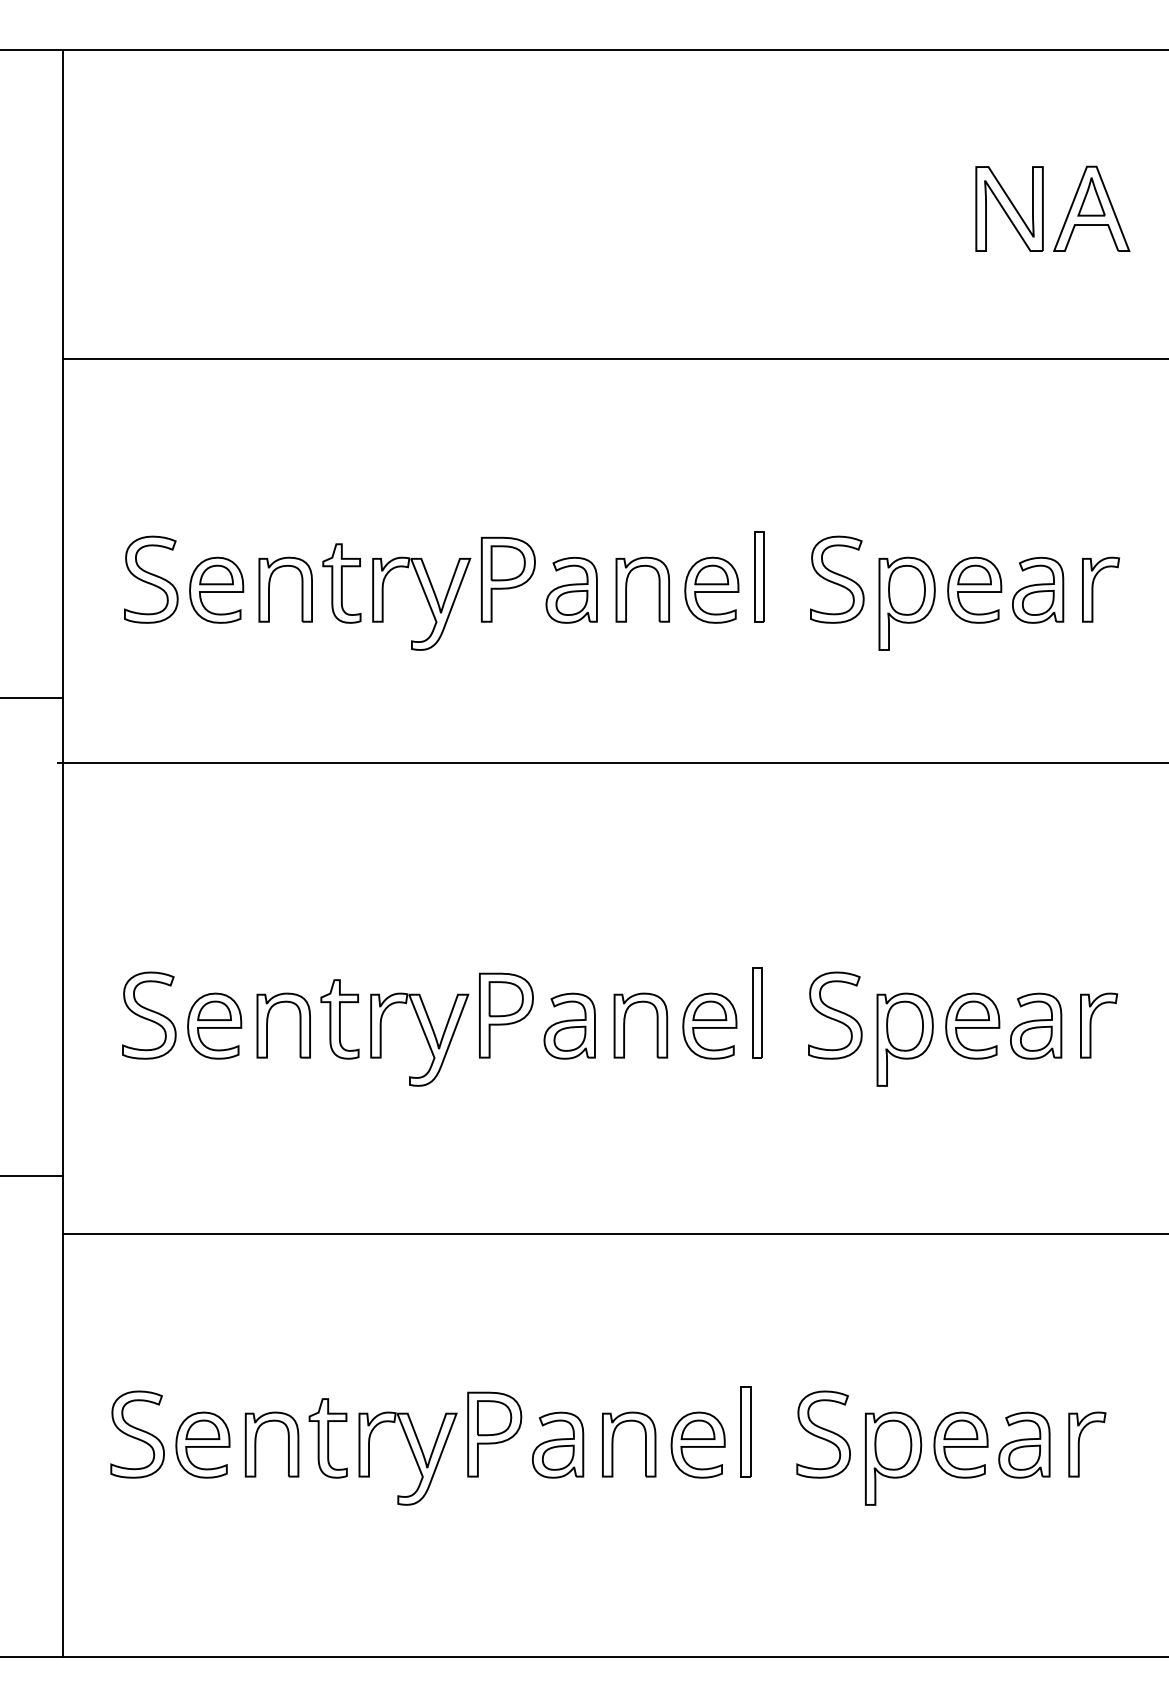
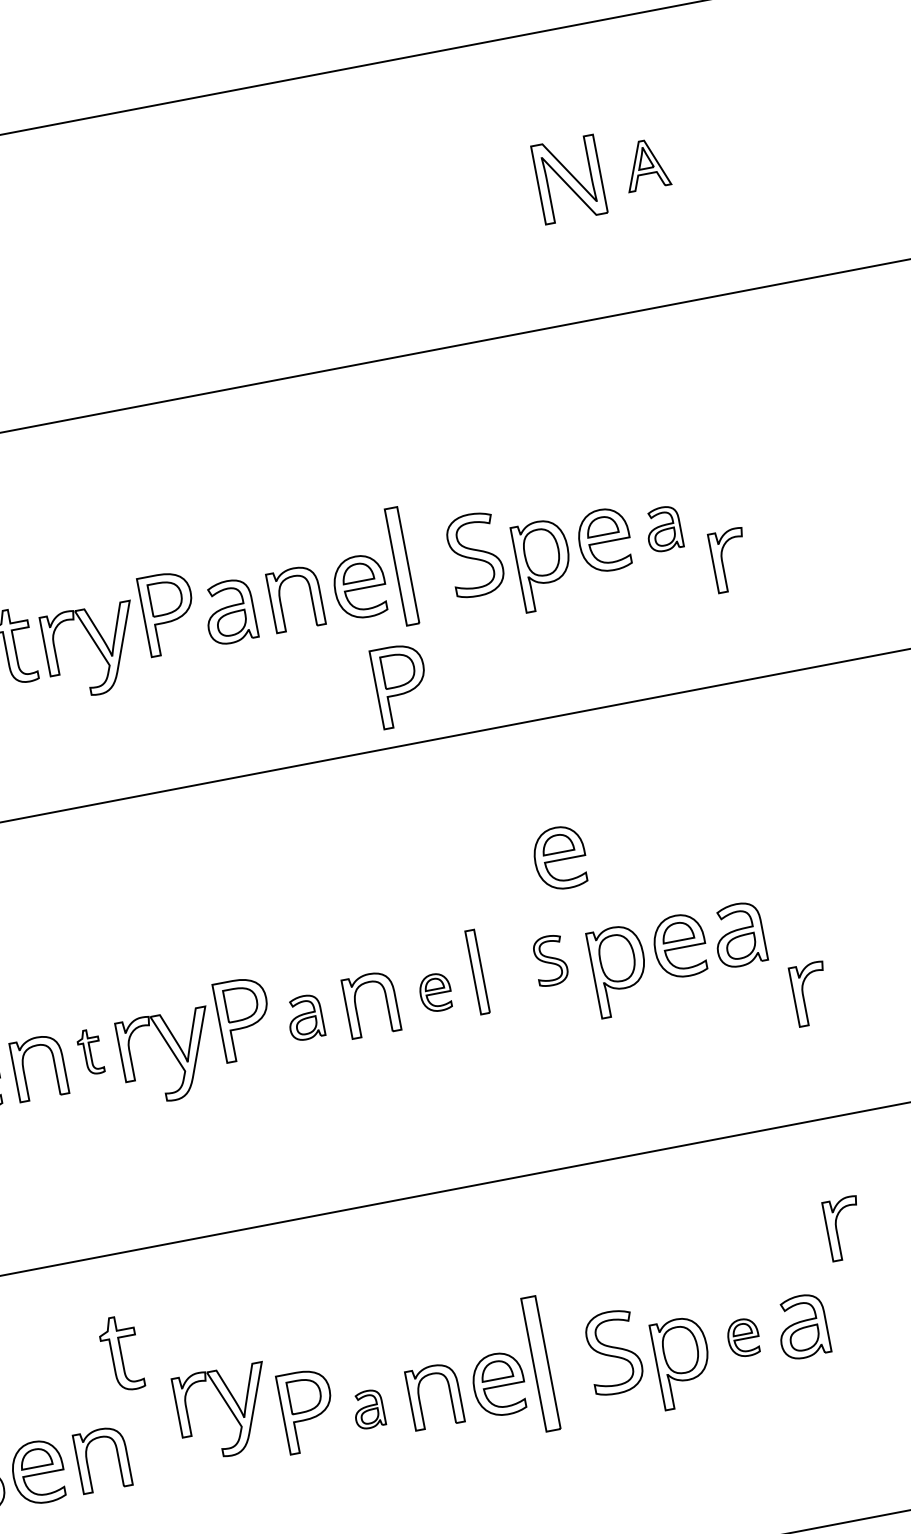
part: (1091, 208) -> (645, 164), size x0.6
part: (759, 576) -> (402, 565), size x1.4
part: (1038, 589) -> (663, 528), size x0.7
part: (1093, 589) -> (723, 561), moved
part: (734, 700) -> (400, 685), added
part: (865, 910) -> (559, 857), added
part: (835, 1015) -> (550, 960), size x0.6
part: (339, 1019) -> (89, 1052), size x0.6
part: (569, 1025) -> (304, 1017), size x0.7
part: (709, 1025) -> (435, 992), size x0.6
part: (1091, 1025) -> (804, 995), moved
part: (745, 1431) -> (540, 1363), size x1.6
part: (327, 1438) -> (120, 1354), moved
part: (557, 1444) -> (368, 1408), size x0.6
part: (960, 1444) -> (743, 1337), size x0.6
part: (1079, 1444) -> (837, 1229), moved
part: (413, 1456) -> (229, 1409), moved

